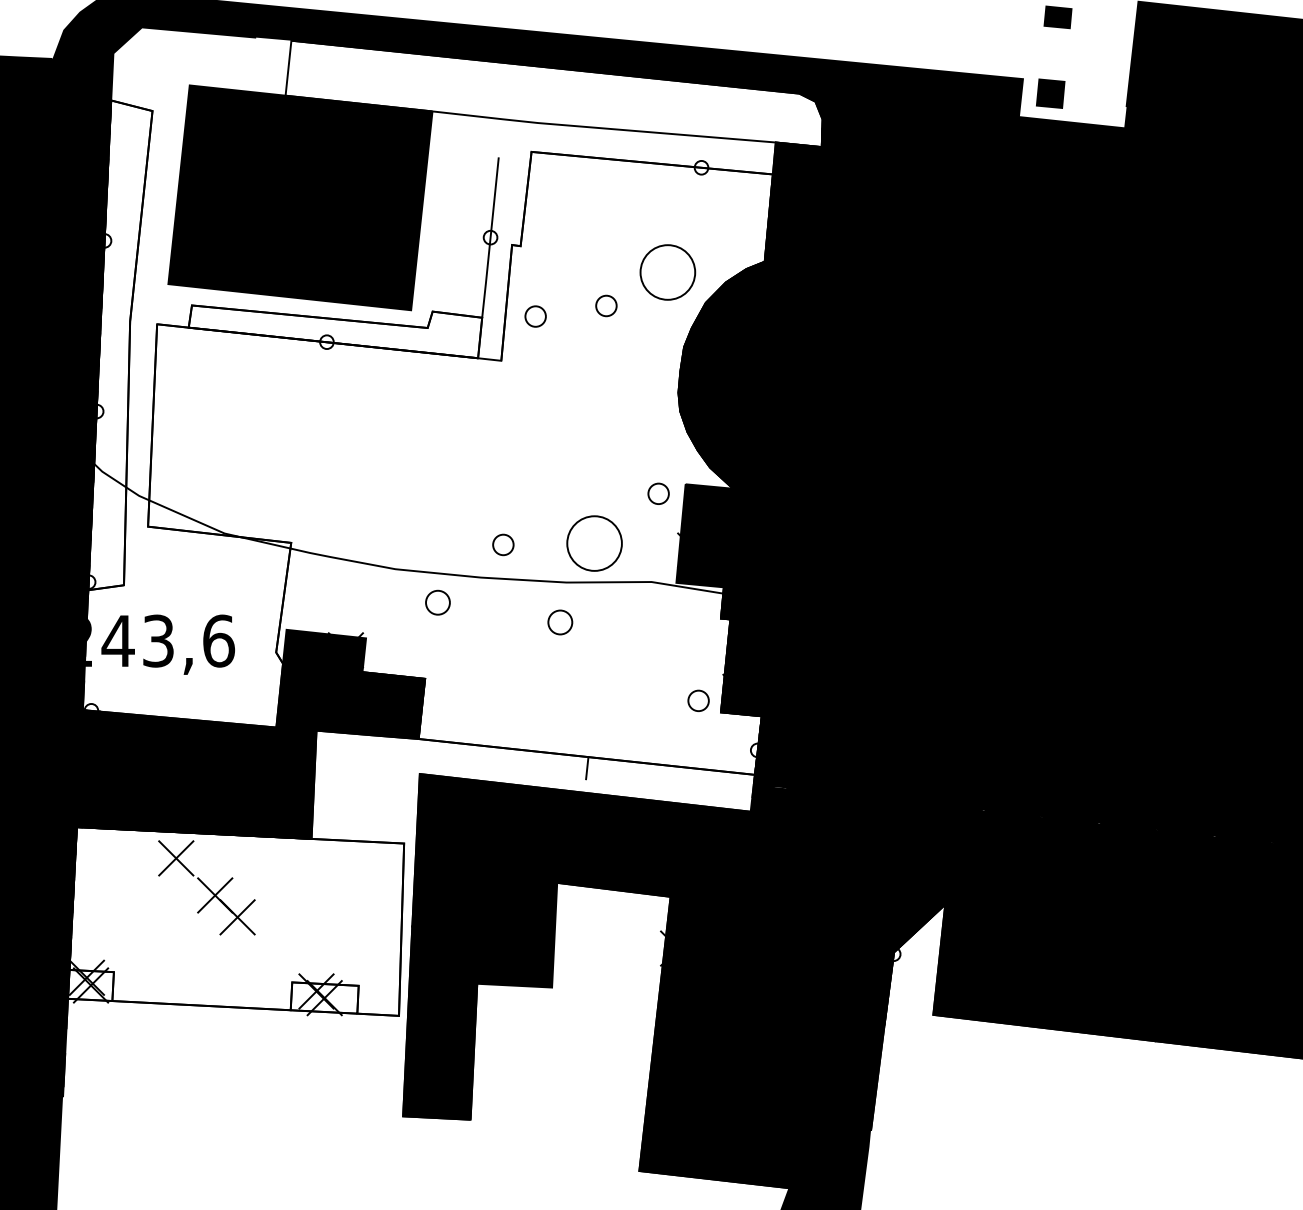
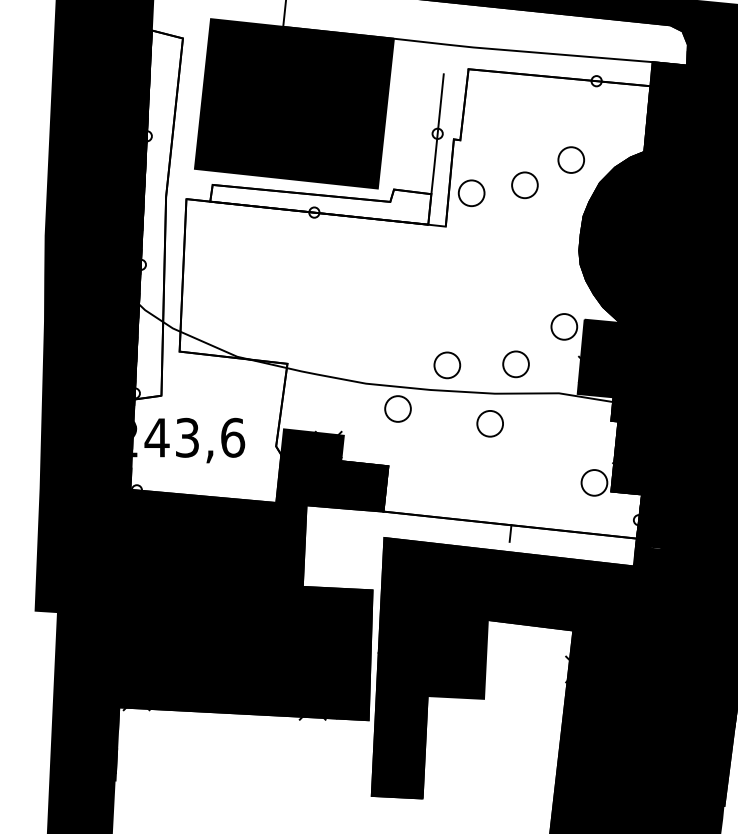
circle: (667, 272) -> (570, 160), size x0.62
circle: (606, 305) -> (525, 184), size x1.67
circle: (535, 316) -> (471, 193), size x1.67
circle: (658, 493) -> (564, 326), size x1.67
circle: (594, 543) -> (515, 364), size x0.62
circle: (503, 544) -> (447, 365), size x1.67
circle: (437, 602) -> (397, 408), size x1.43
circle: (560, 622) -> (490, 423), size x1.43
circle: (698, 700) -> (594, 482), size x1.67
fill: (235, 921) -> (245, 649), added

